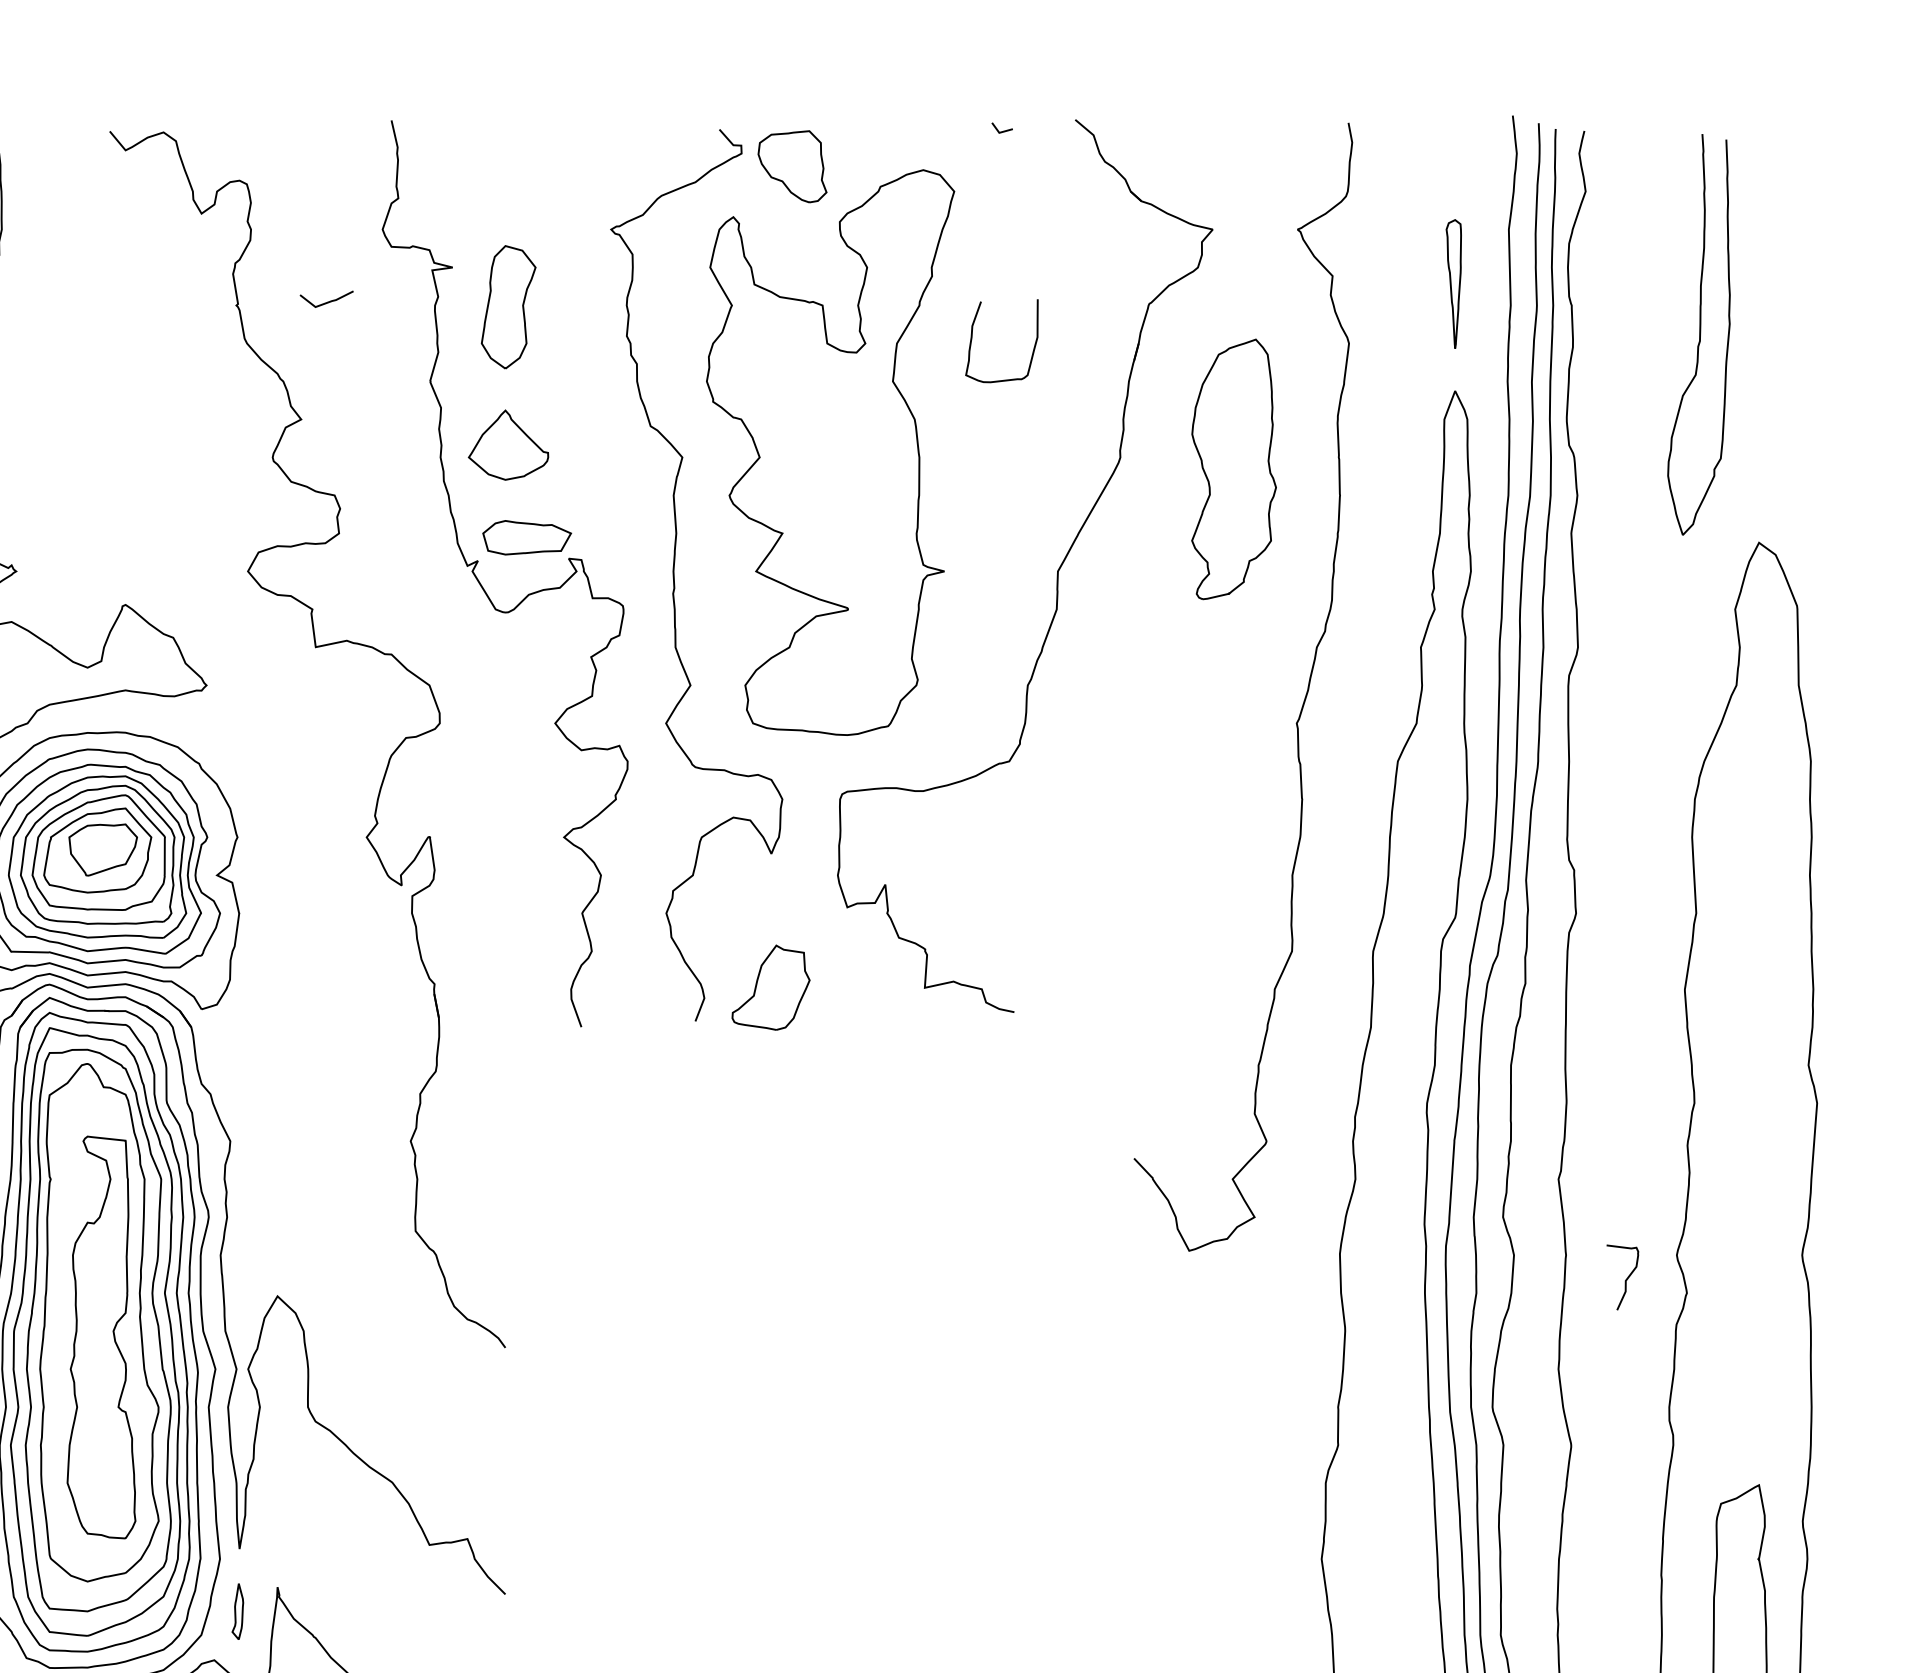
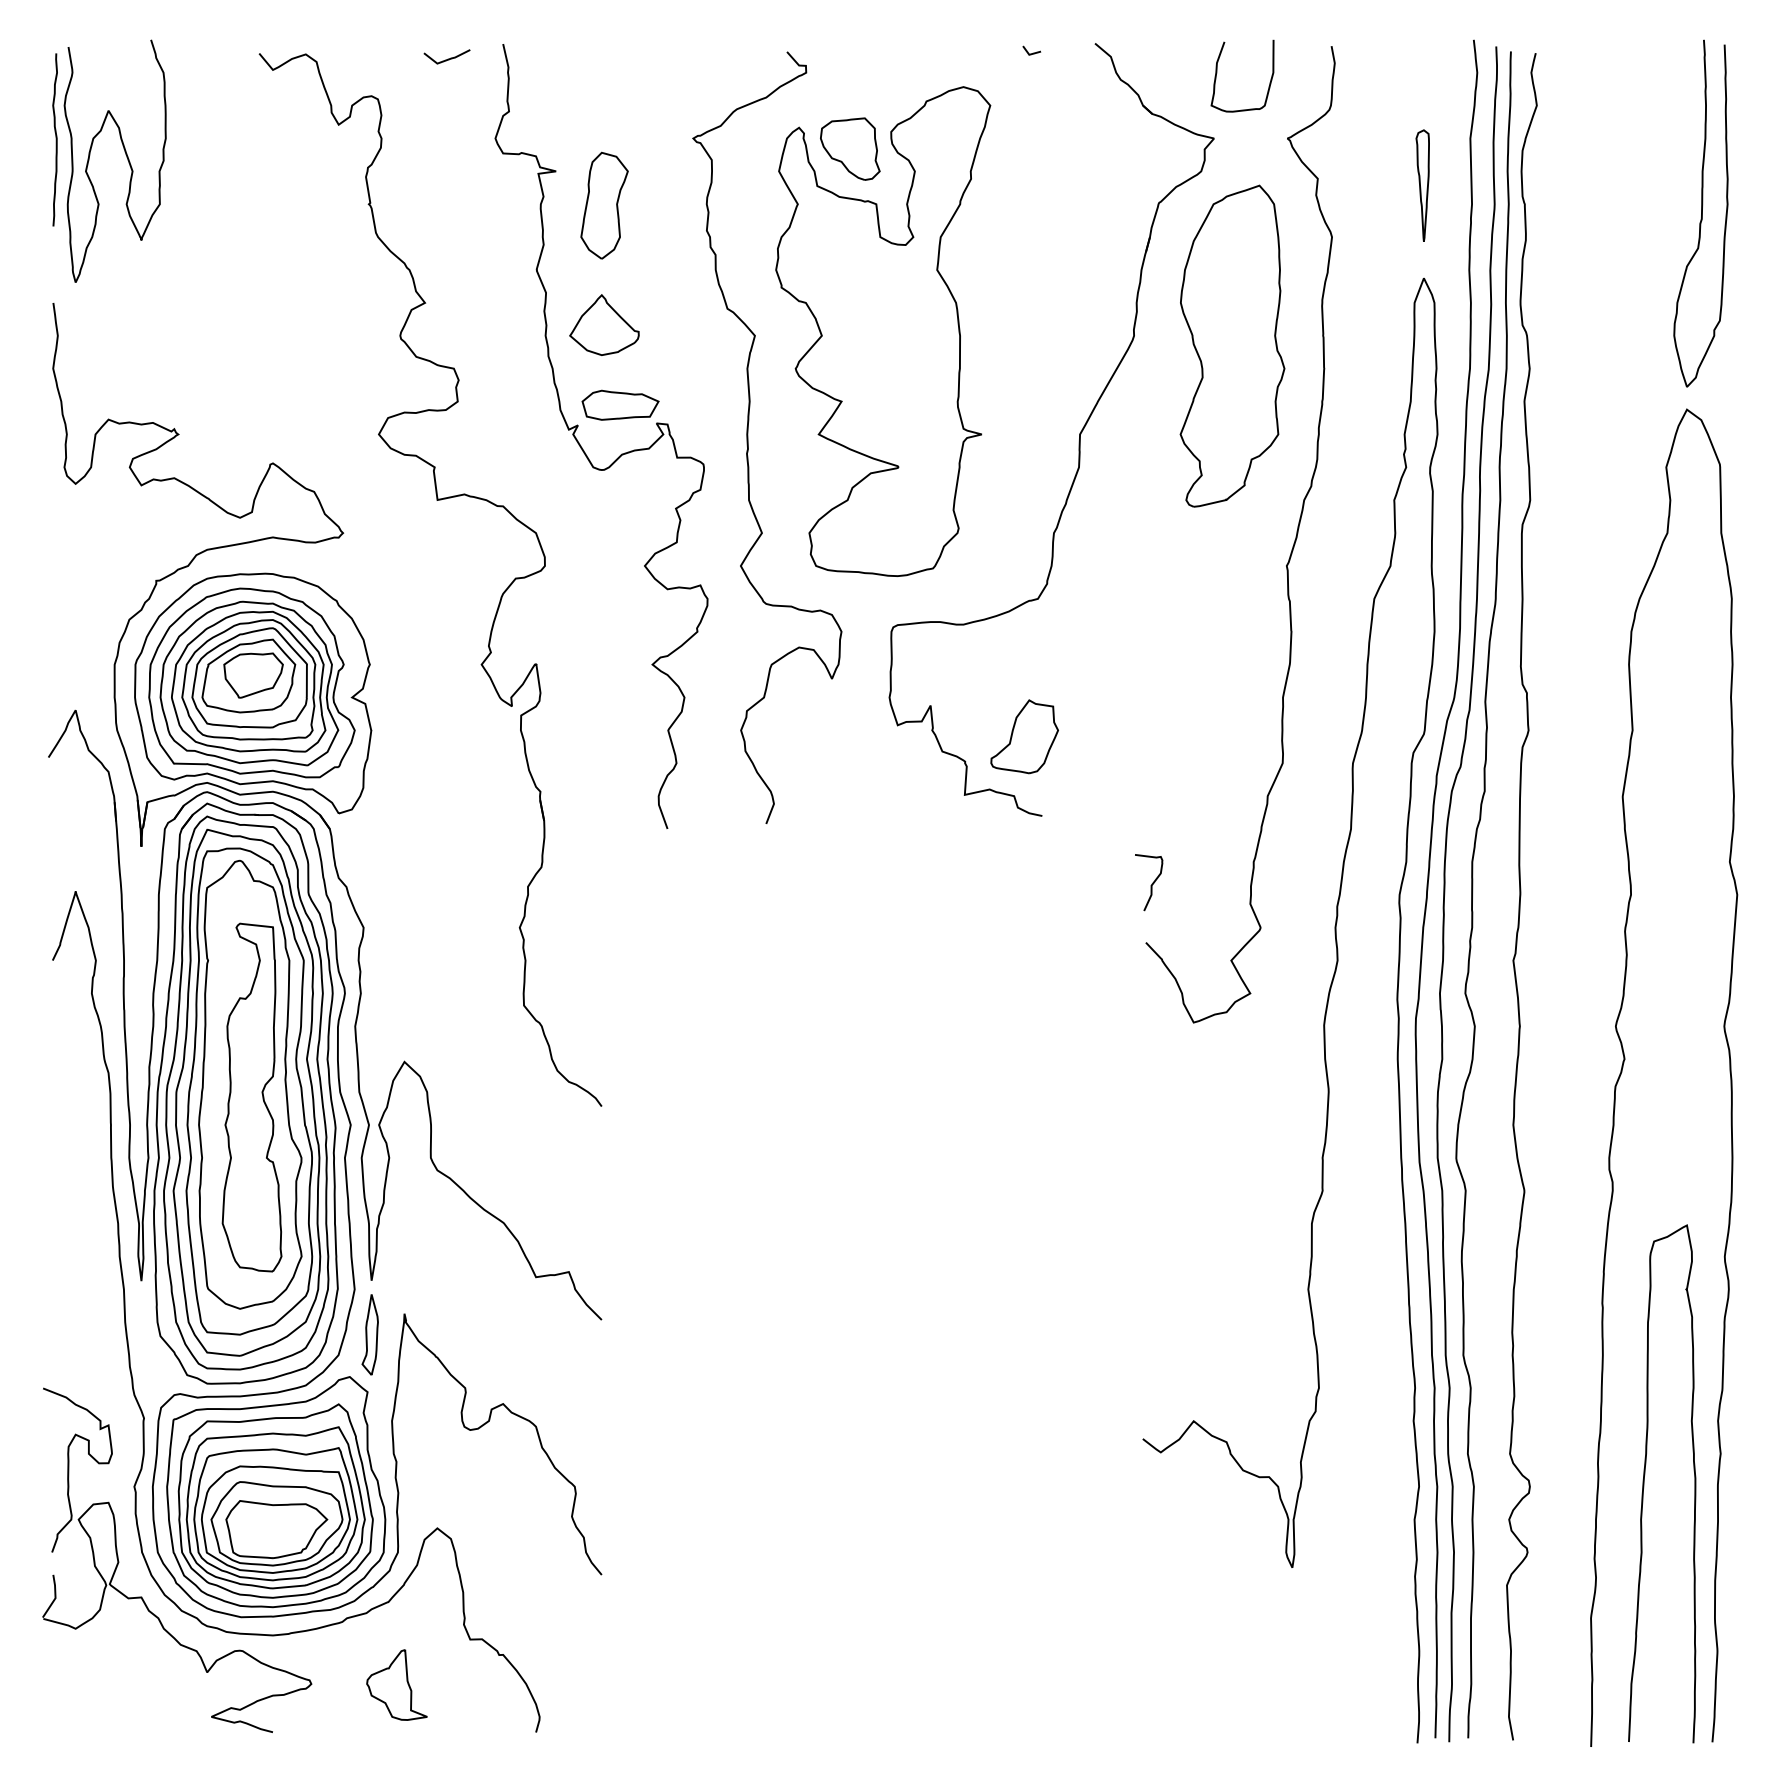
part: (792, 166) -> (850, 148), moved
line: (328, 301) -> (448, 58), moved
curve: (1699, 334) -> (1701, 213), moved
curve: (972, 338) -> (1217, 73), moved
part: (1234, 468) -> (1232, 345), size x1.43
part: (770, 987) -> (1024, 736), moved
curve: (1625, 1279) -> (1151, 884), moved
part: (237, 1611) -> (369, 1334), size x1.67

